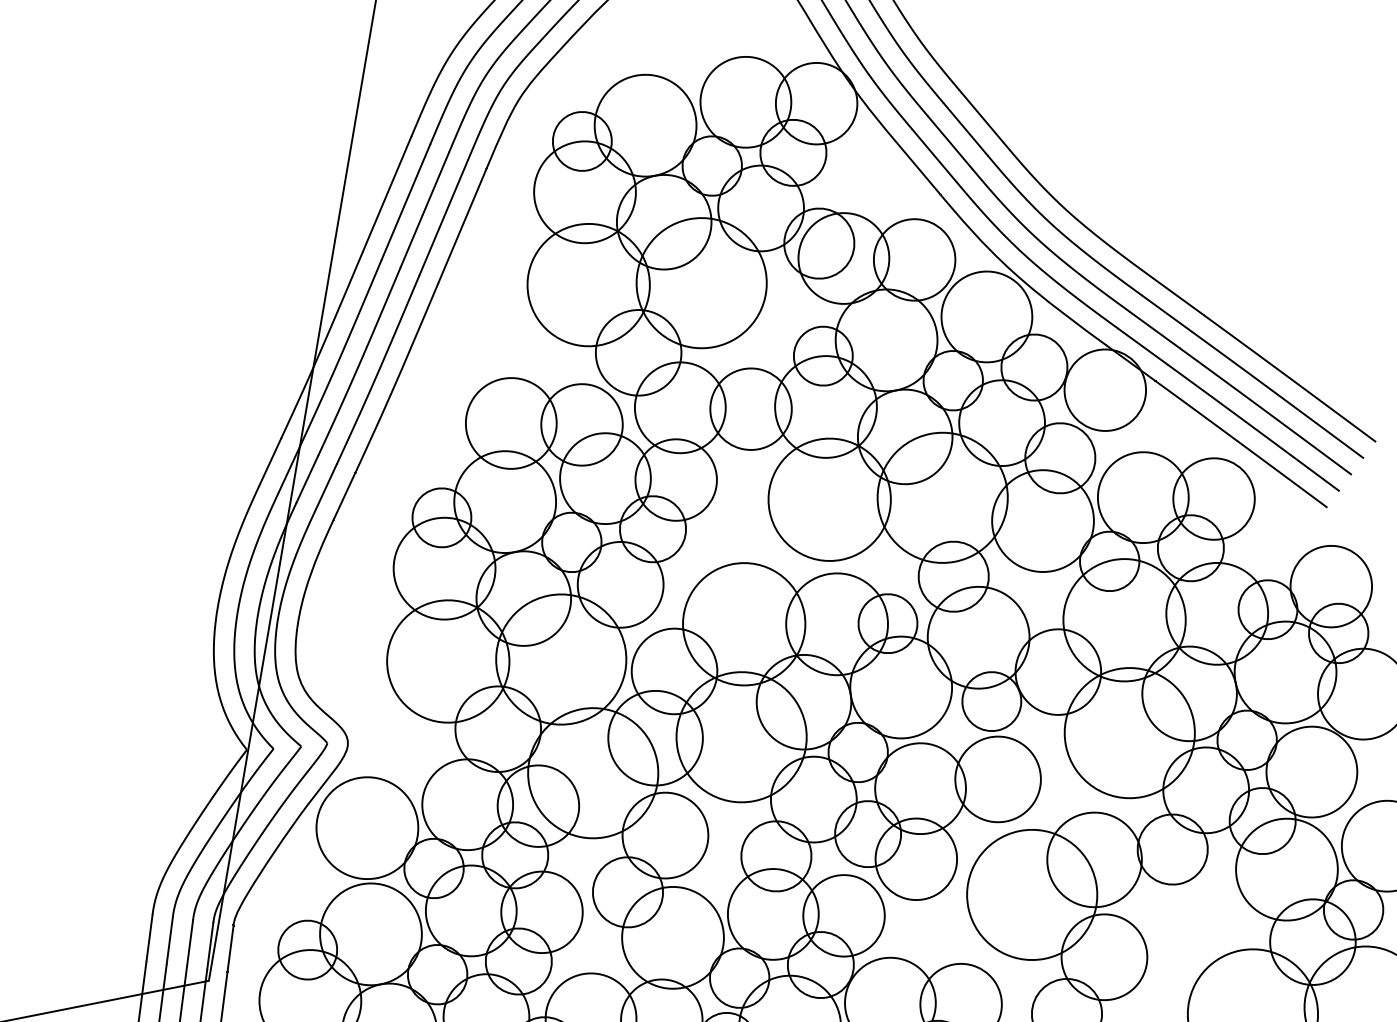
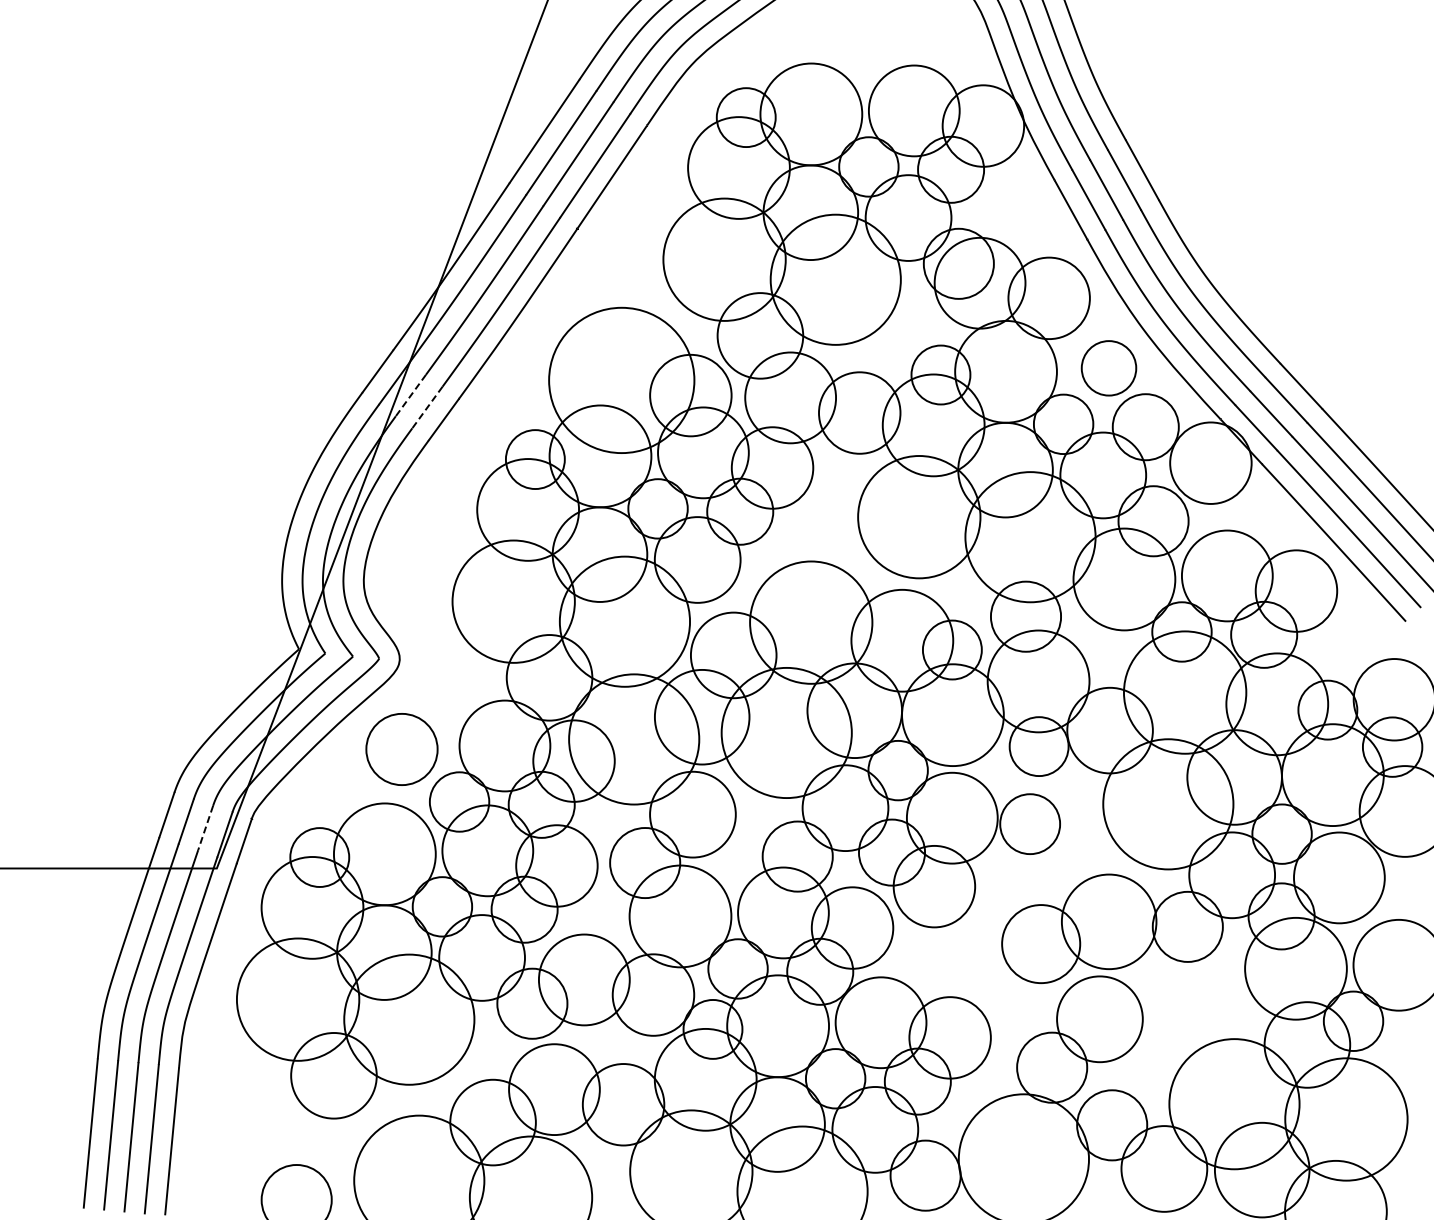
circle: (986, 316) -> (1108, 367), size x0.6
circle: (511, 423) -> (621, 380), size x1.6
line: (306, 479) -> (410, 395), solid -> dashed
line: (325, 487) -> (427, 407), solid -> dashed
circle: (997, 778) -> (1029, 823), size x0.7
circle: (366, 828) -> (401, 749), size x0.7
circle: (1032, 895) -> (1041, 944), size x0.6
line: (189, 943) -> (205, 828), solid -> dashed

